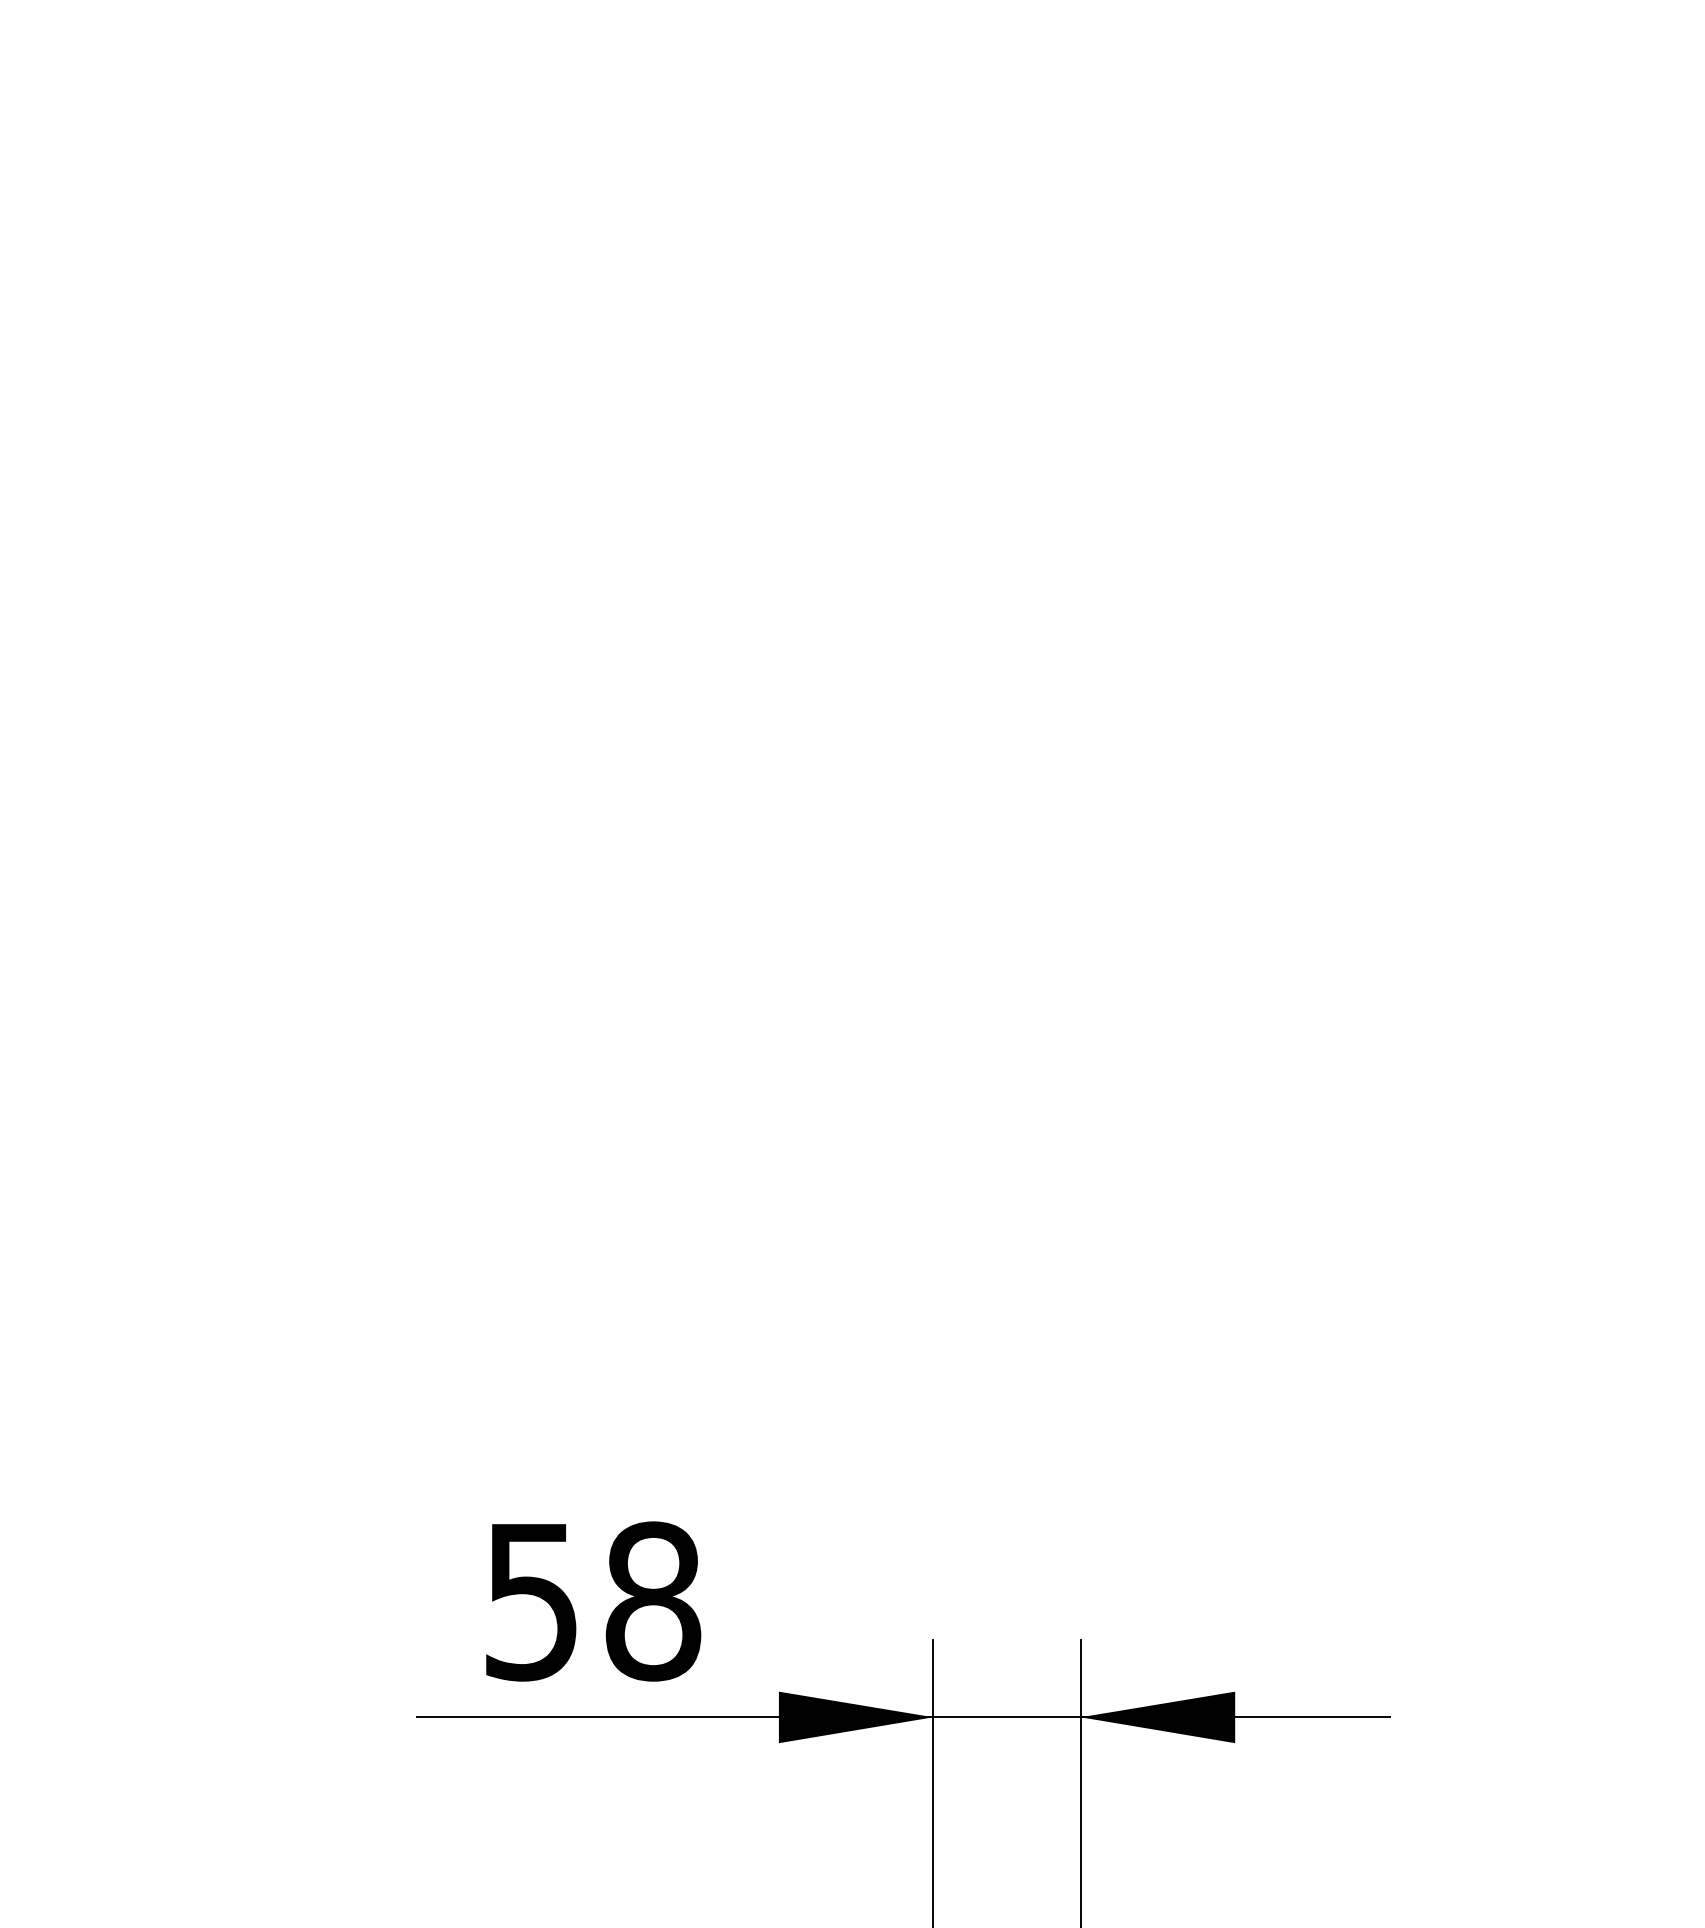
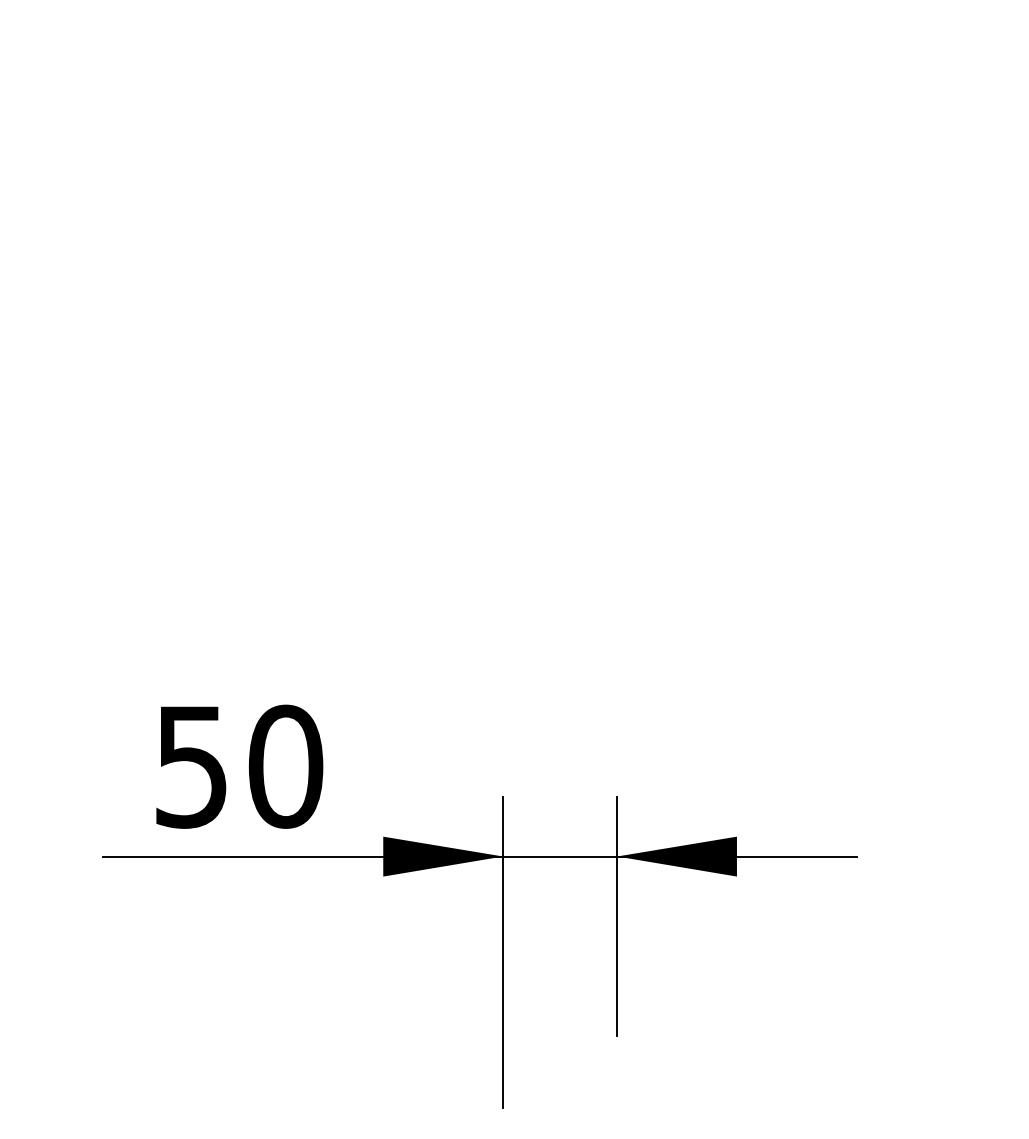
text: (653, 1601) -> (286, 766), 58 -> 50

